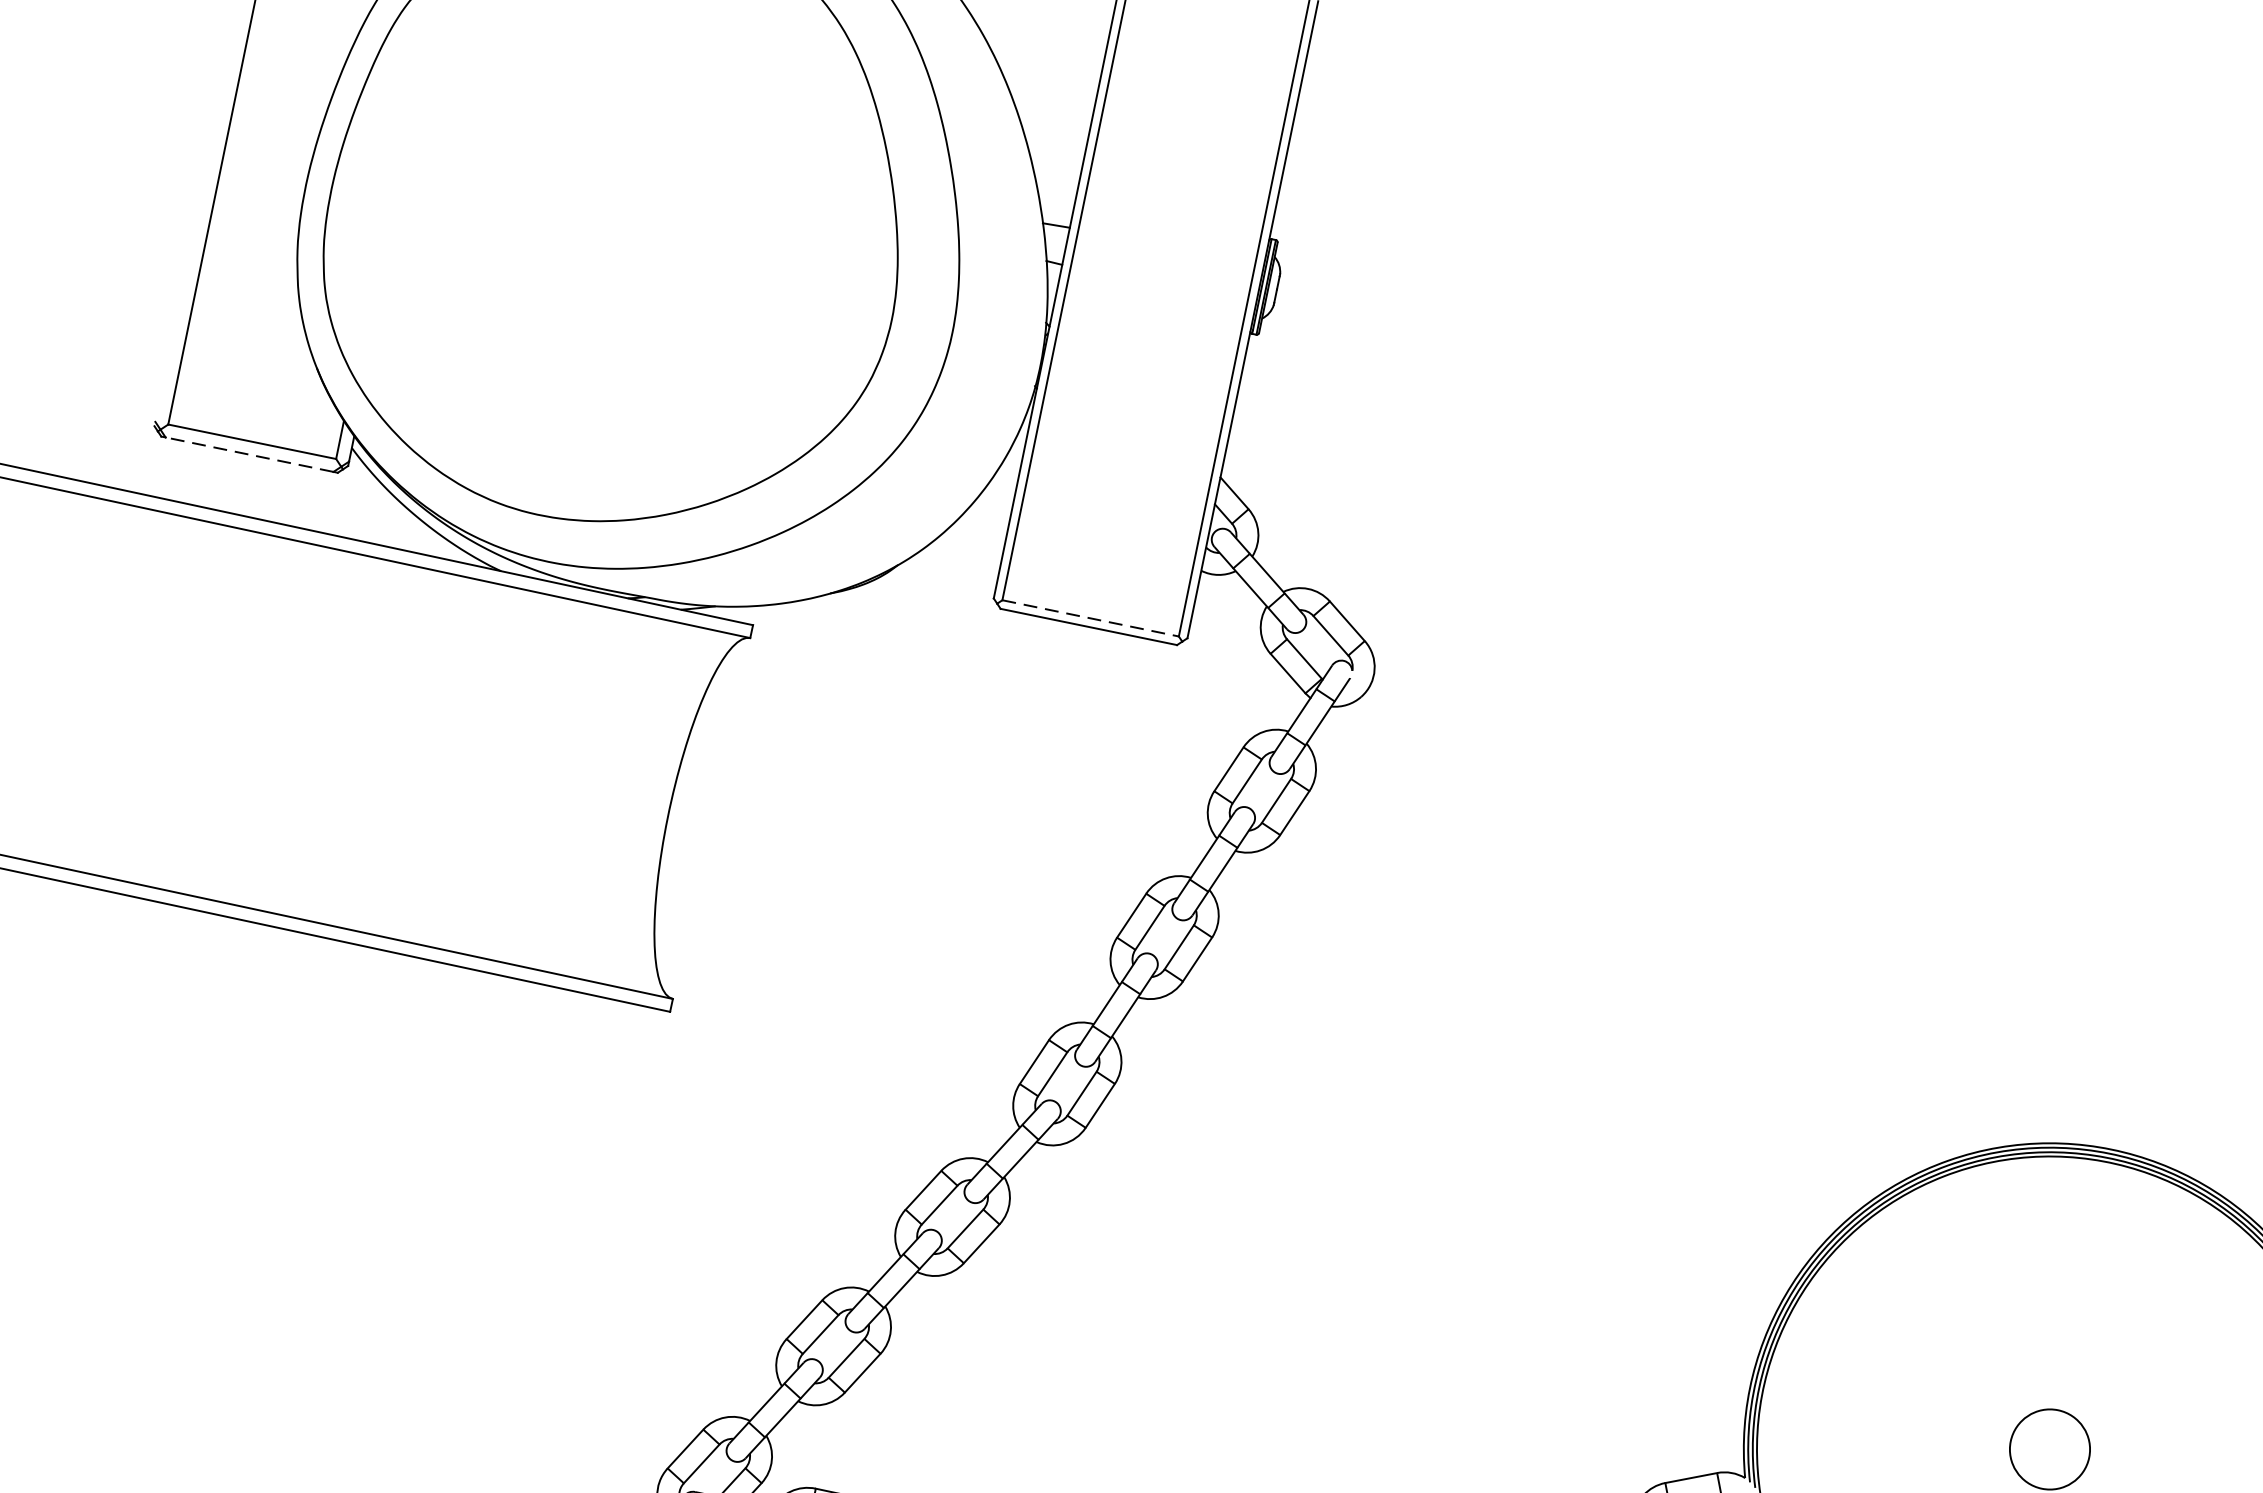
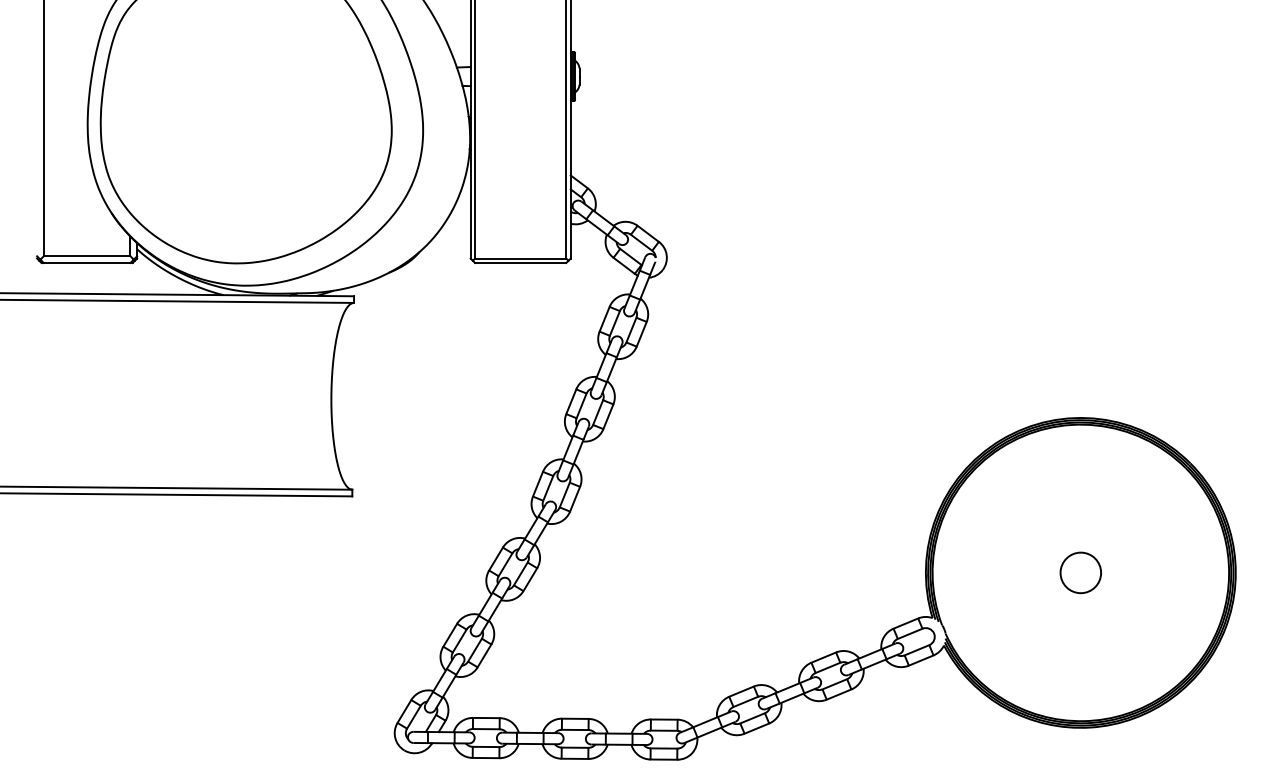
line: (248, 453) -> (86, 262), dashed -> solid
line: (1090, 618) -> (520, 258), dashed -> solid

